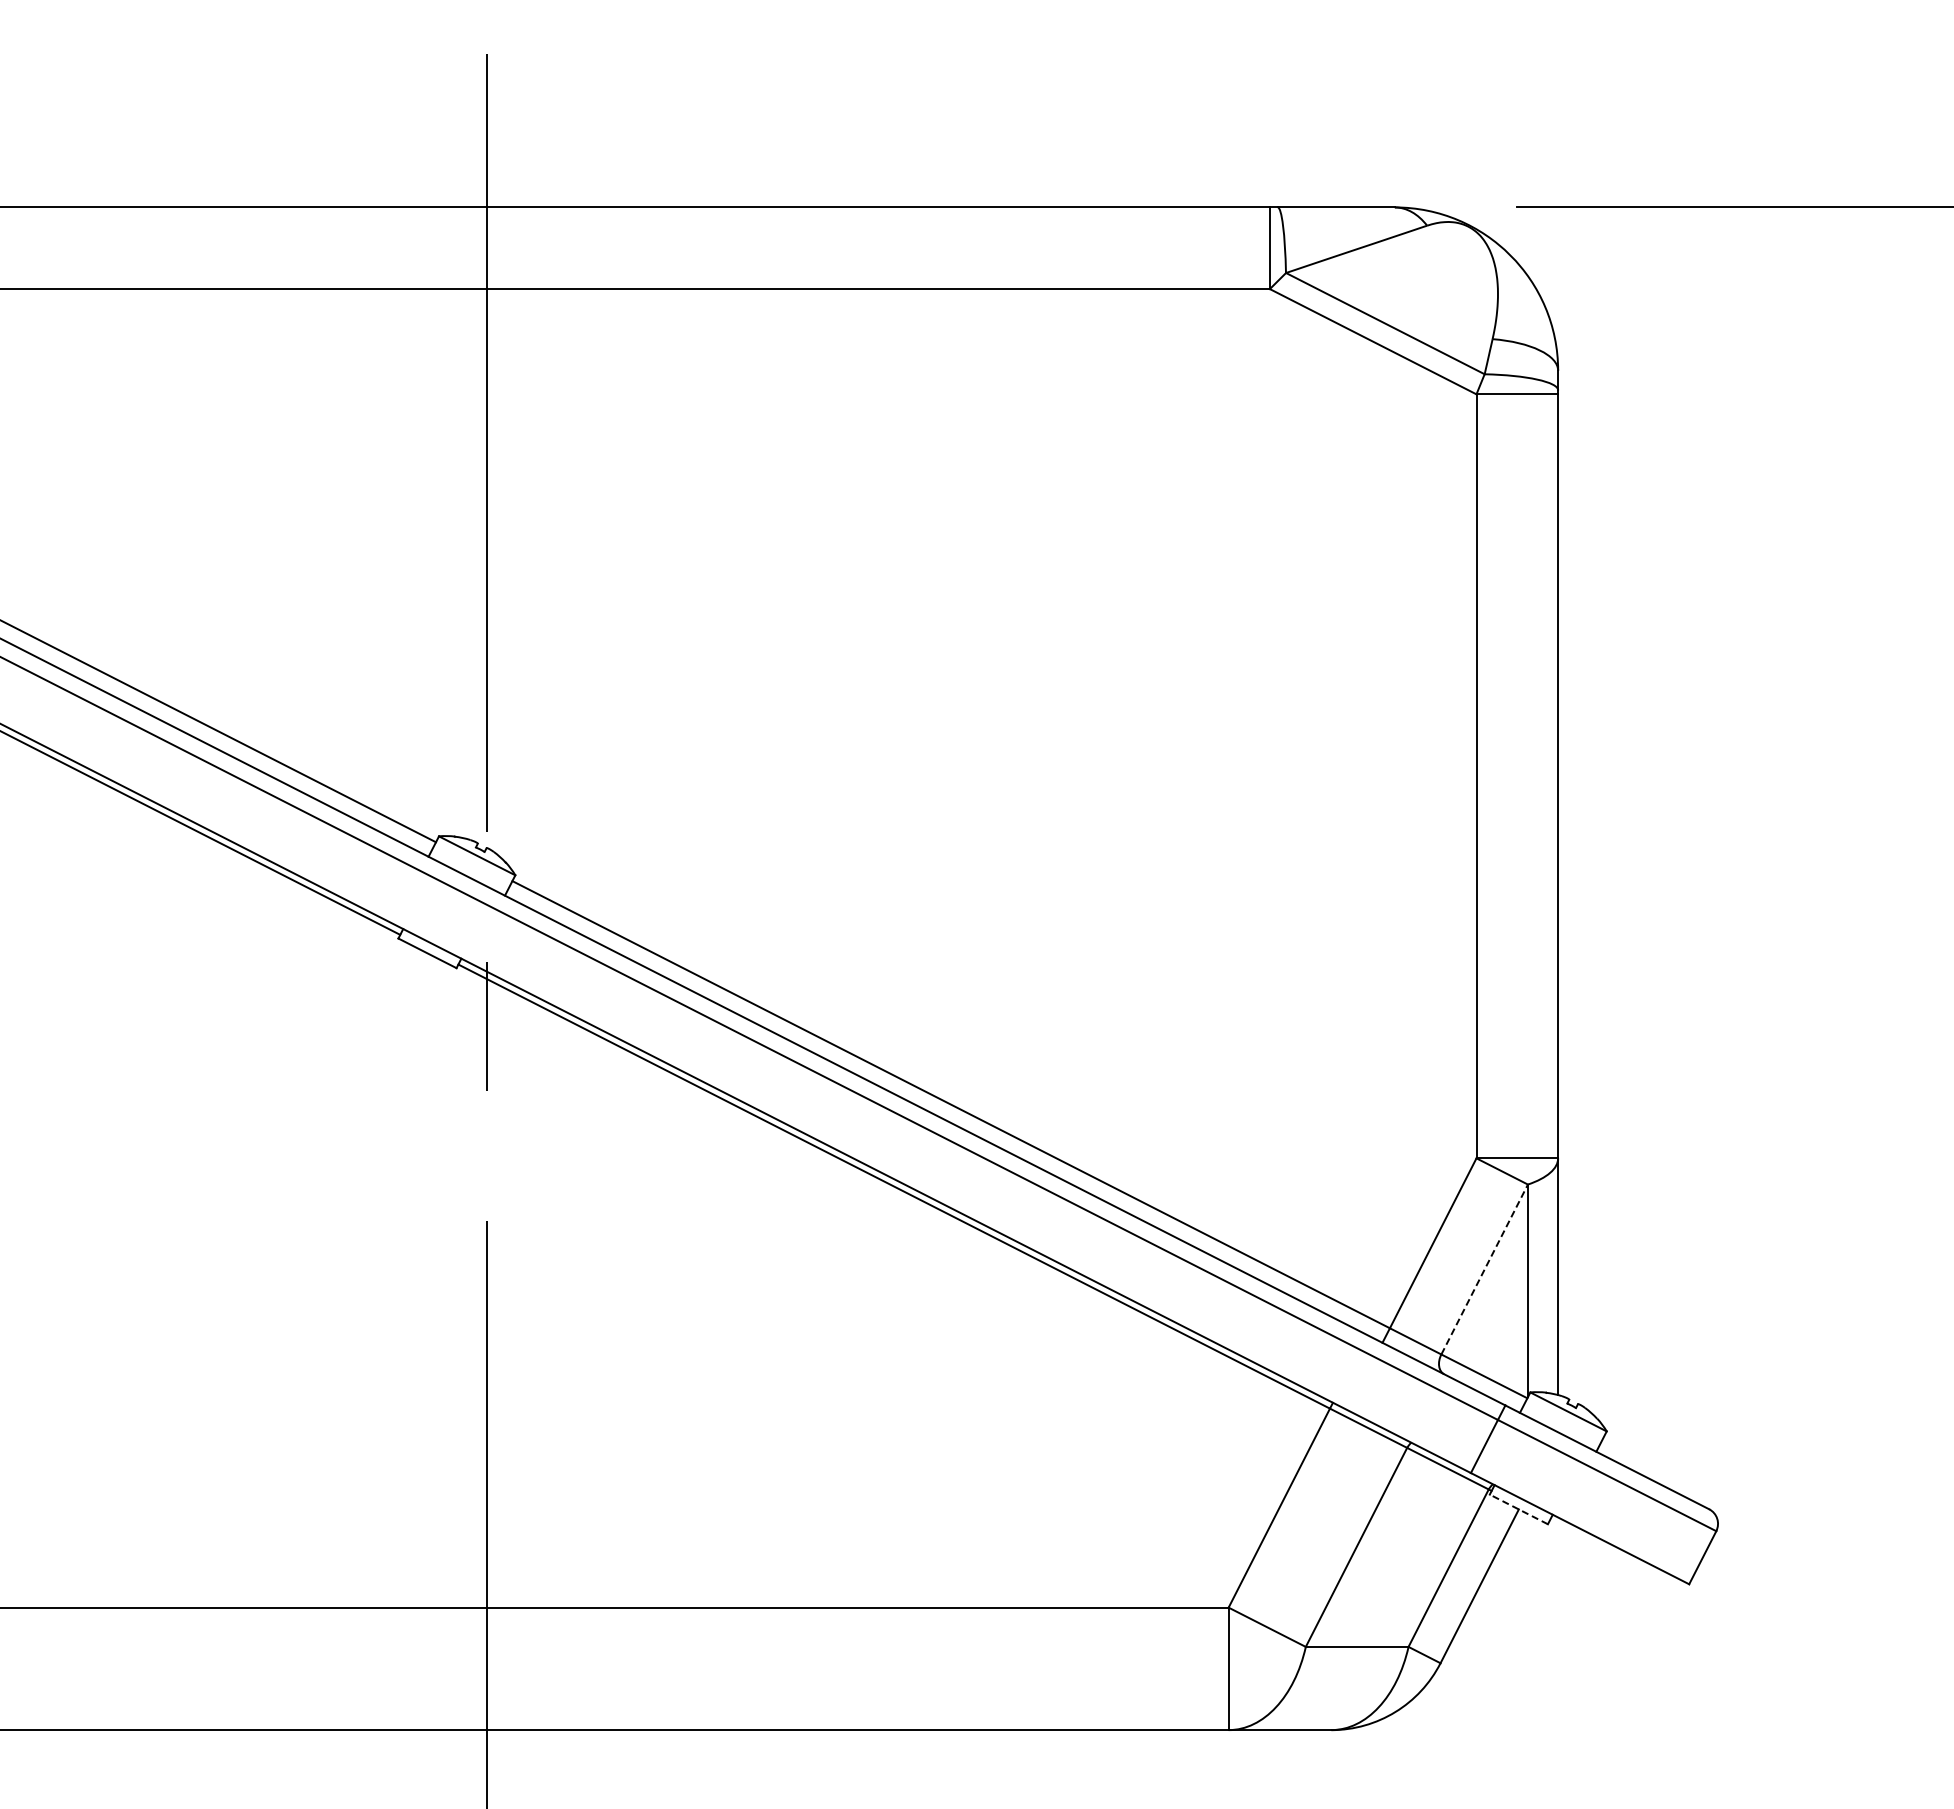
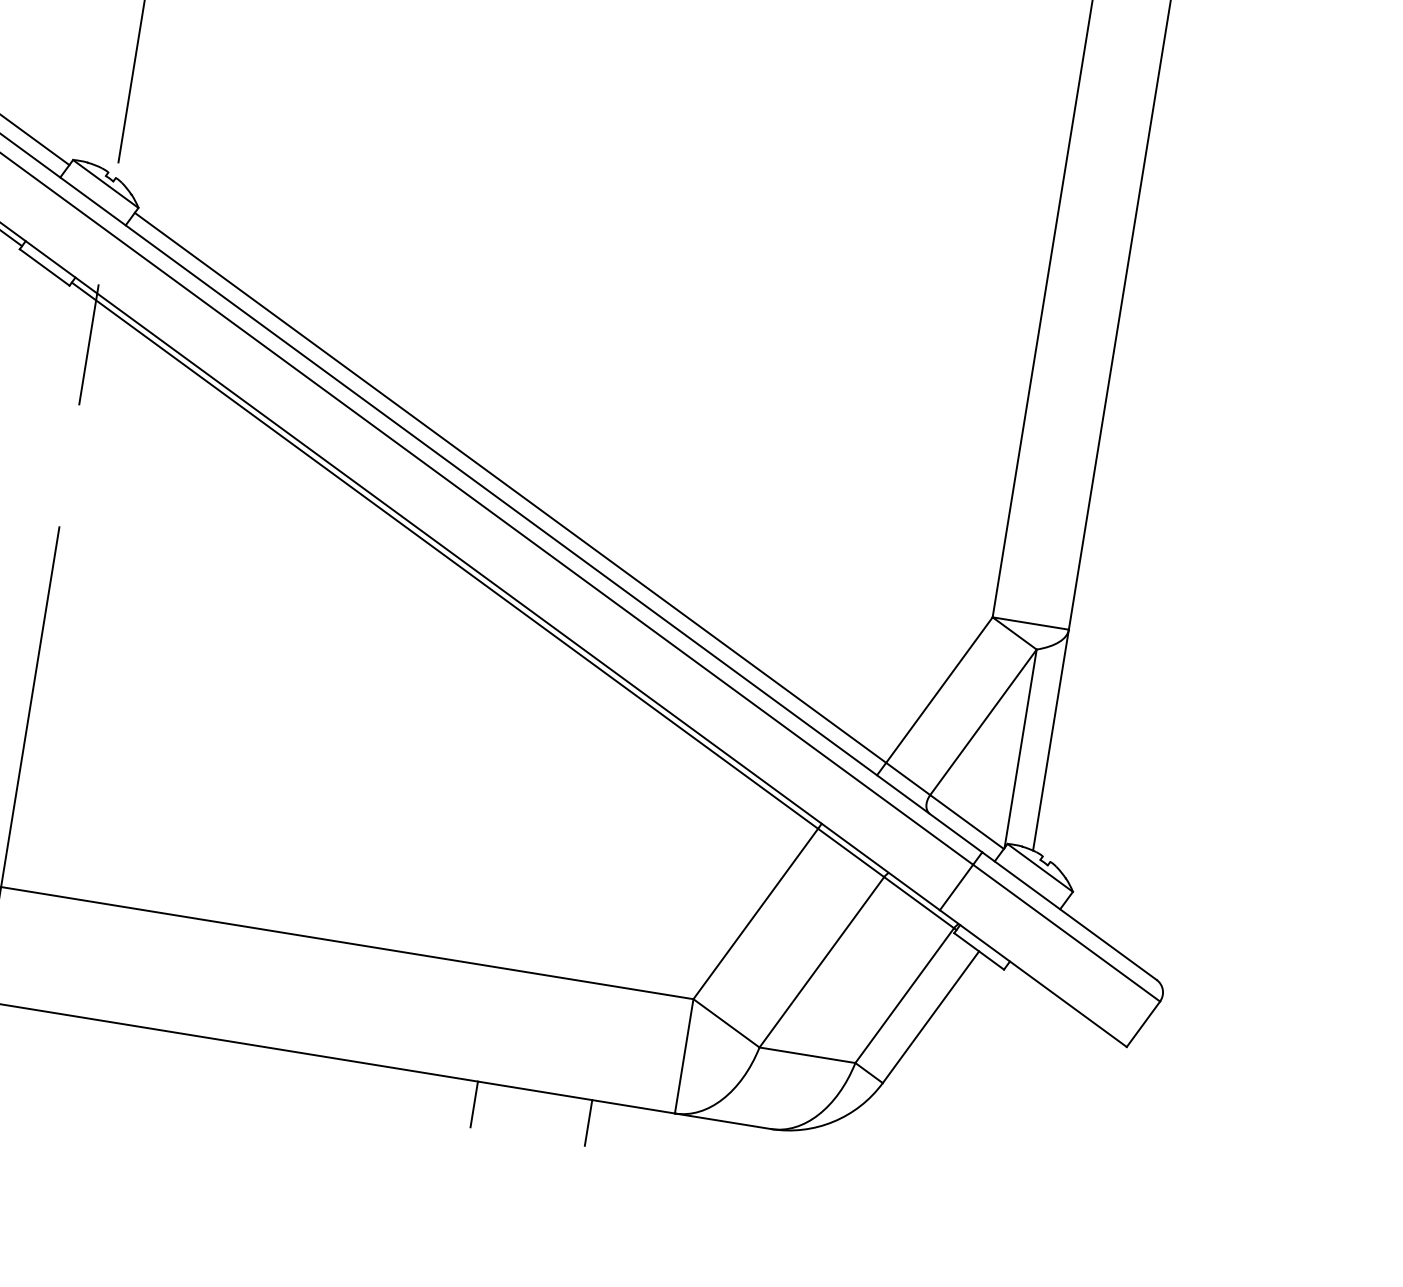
line: (1484, 1269) -> (983, 722), dashed -> solid
line: (1518, 1509) -> (978, 951), dashed -> solid
line: (1017, 1754) -> (474, 1104), added
line: (1140, 1754) -> (588, 1122), added

